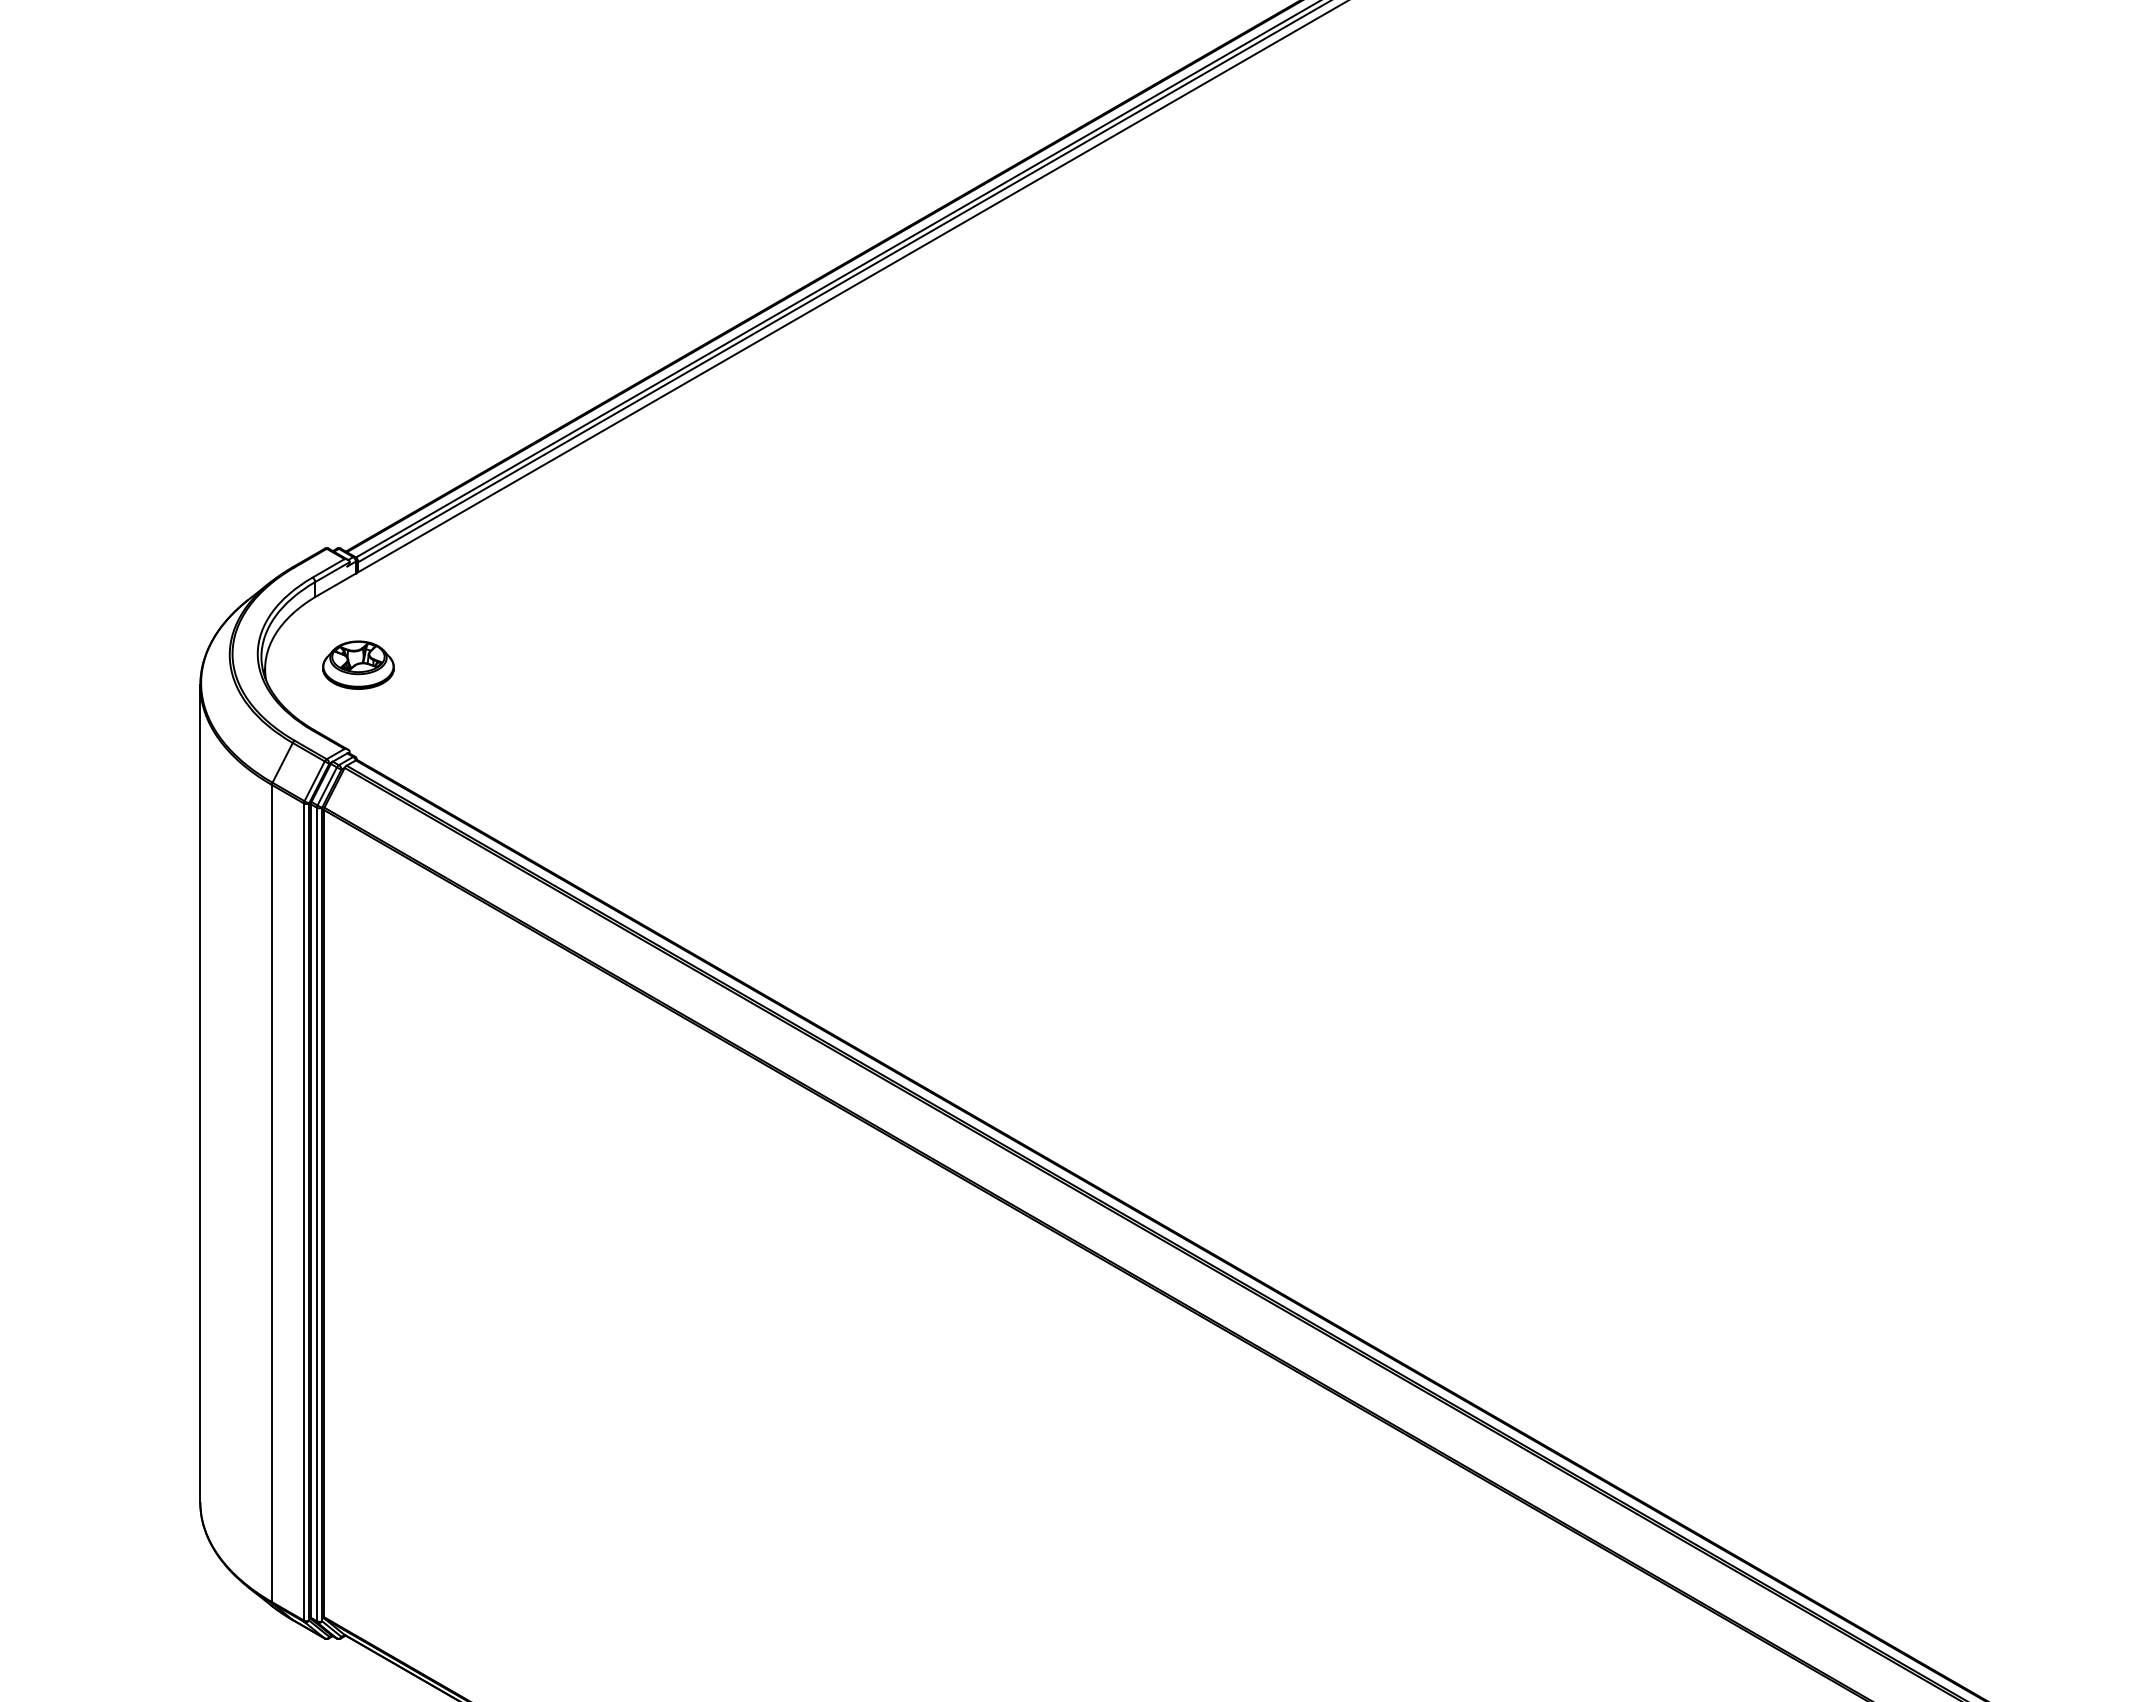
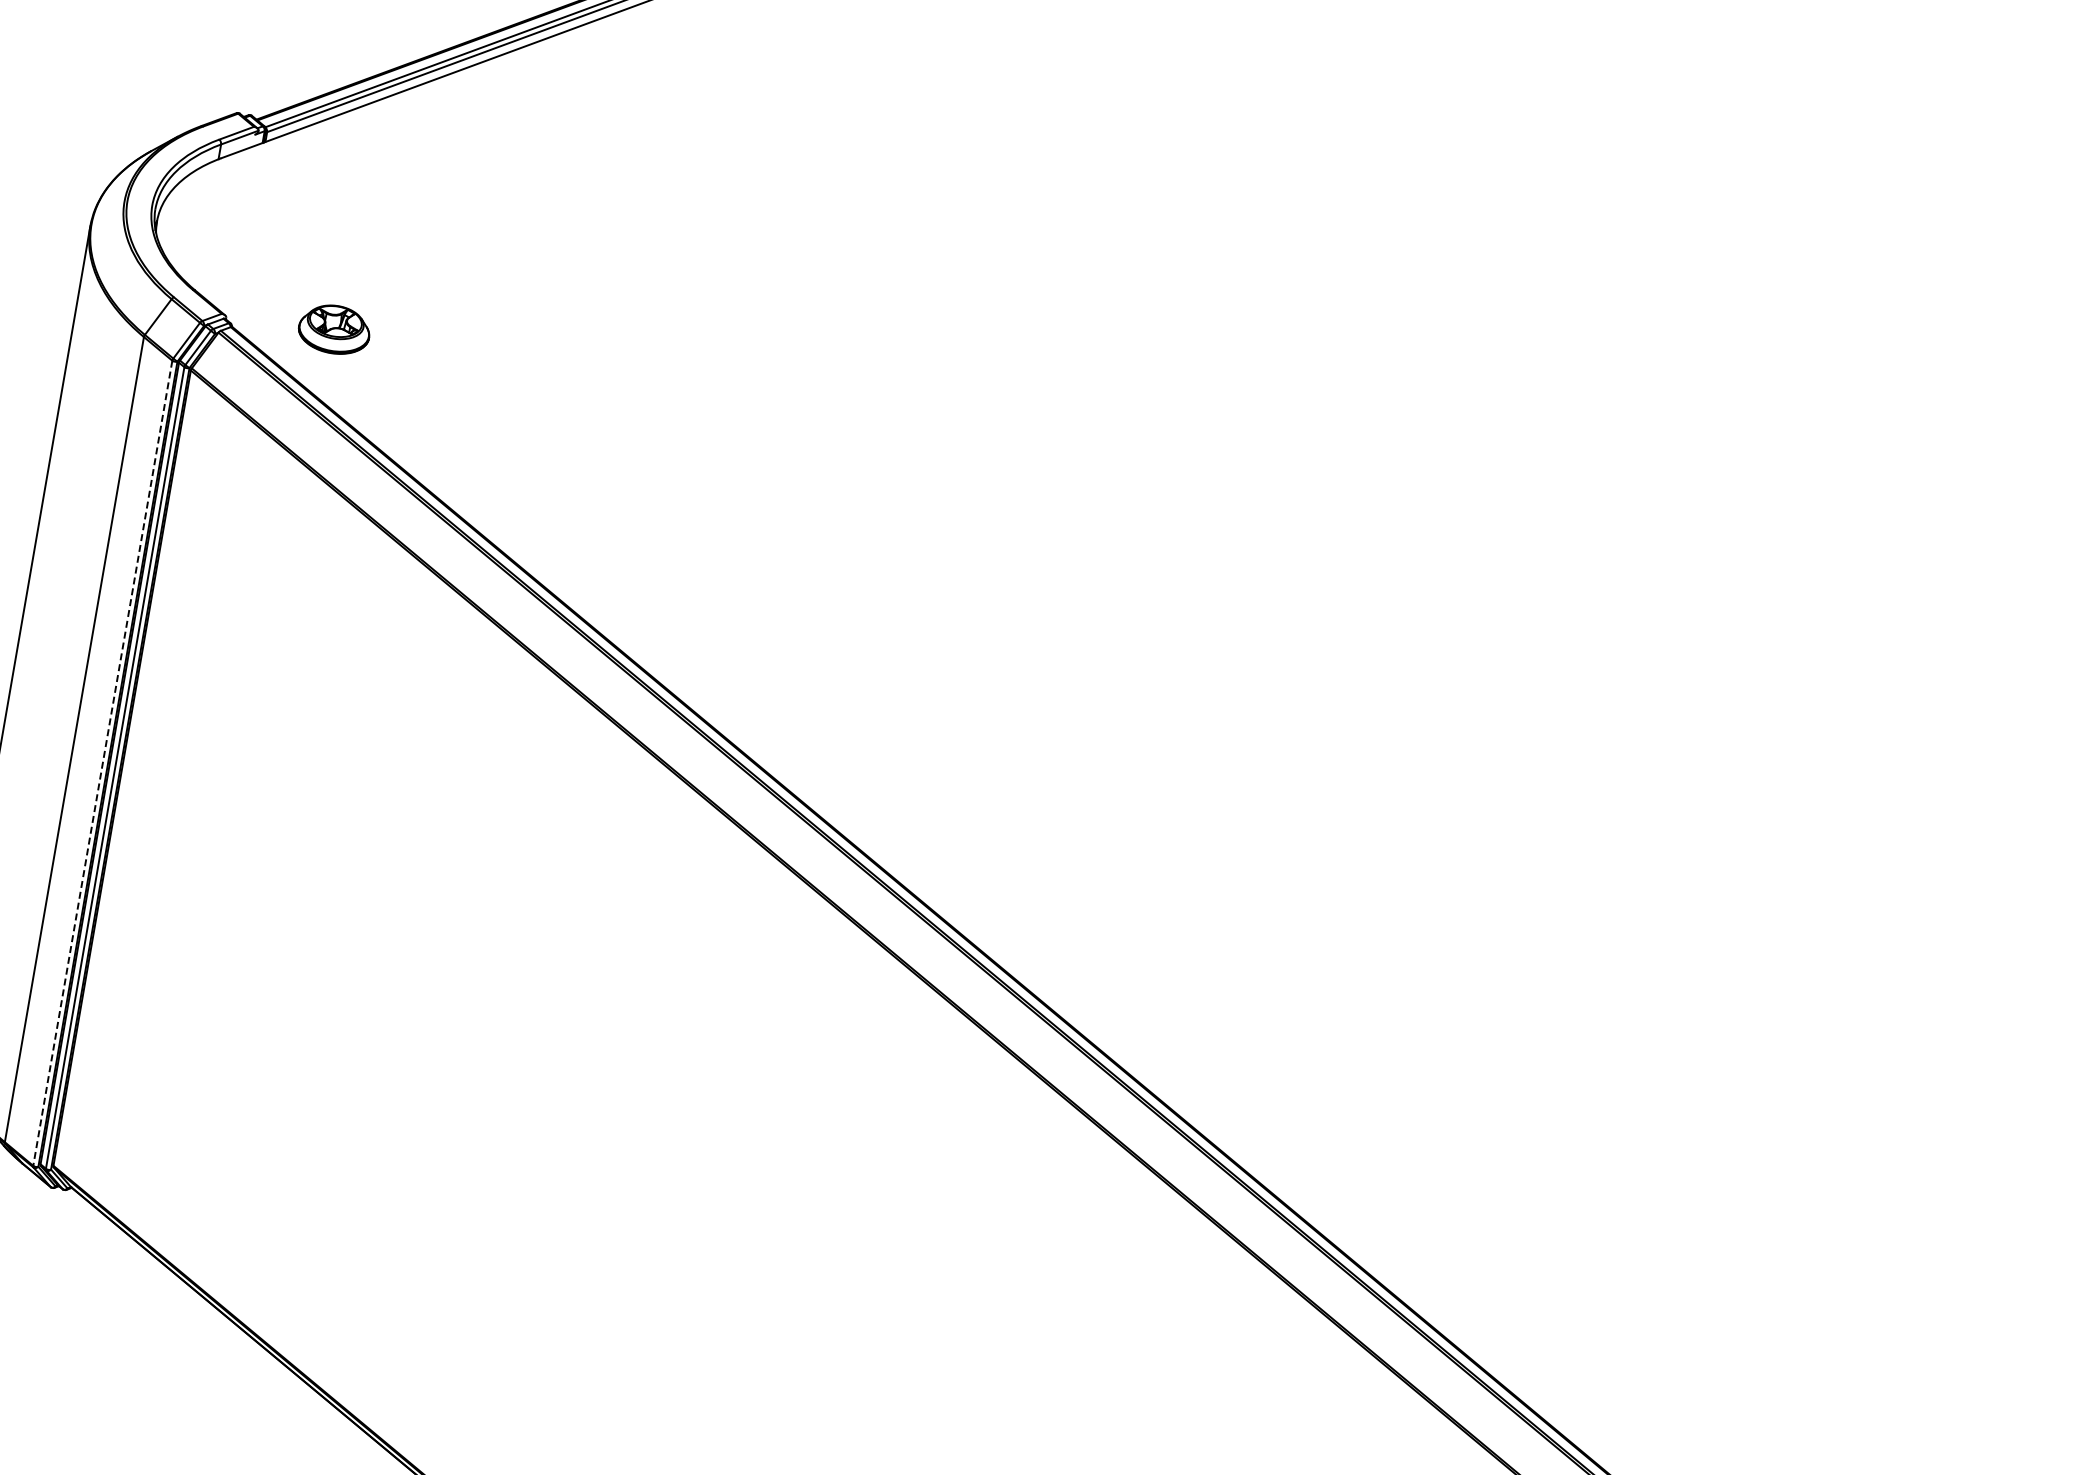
part: (358, 664) -> (334, 328), moved
line: (303, 1212) -> (102, 763), solid -> dashed

